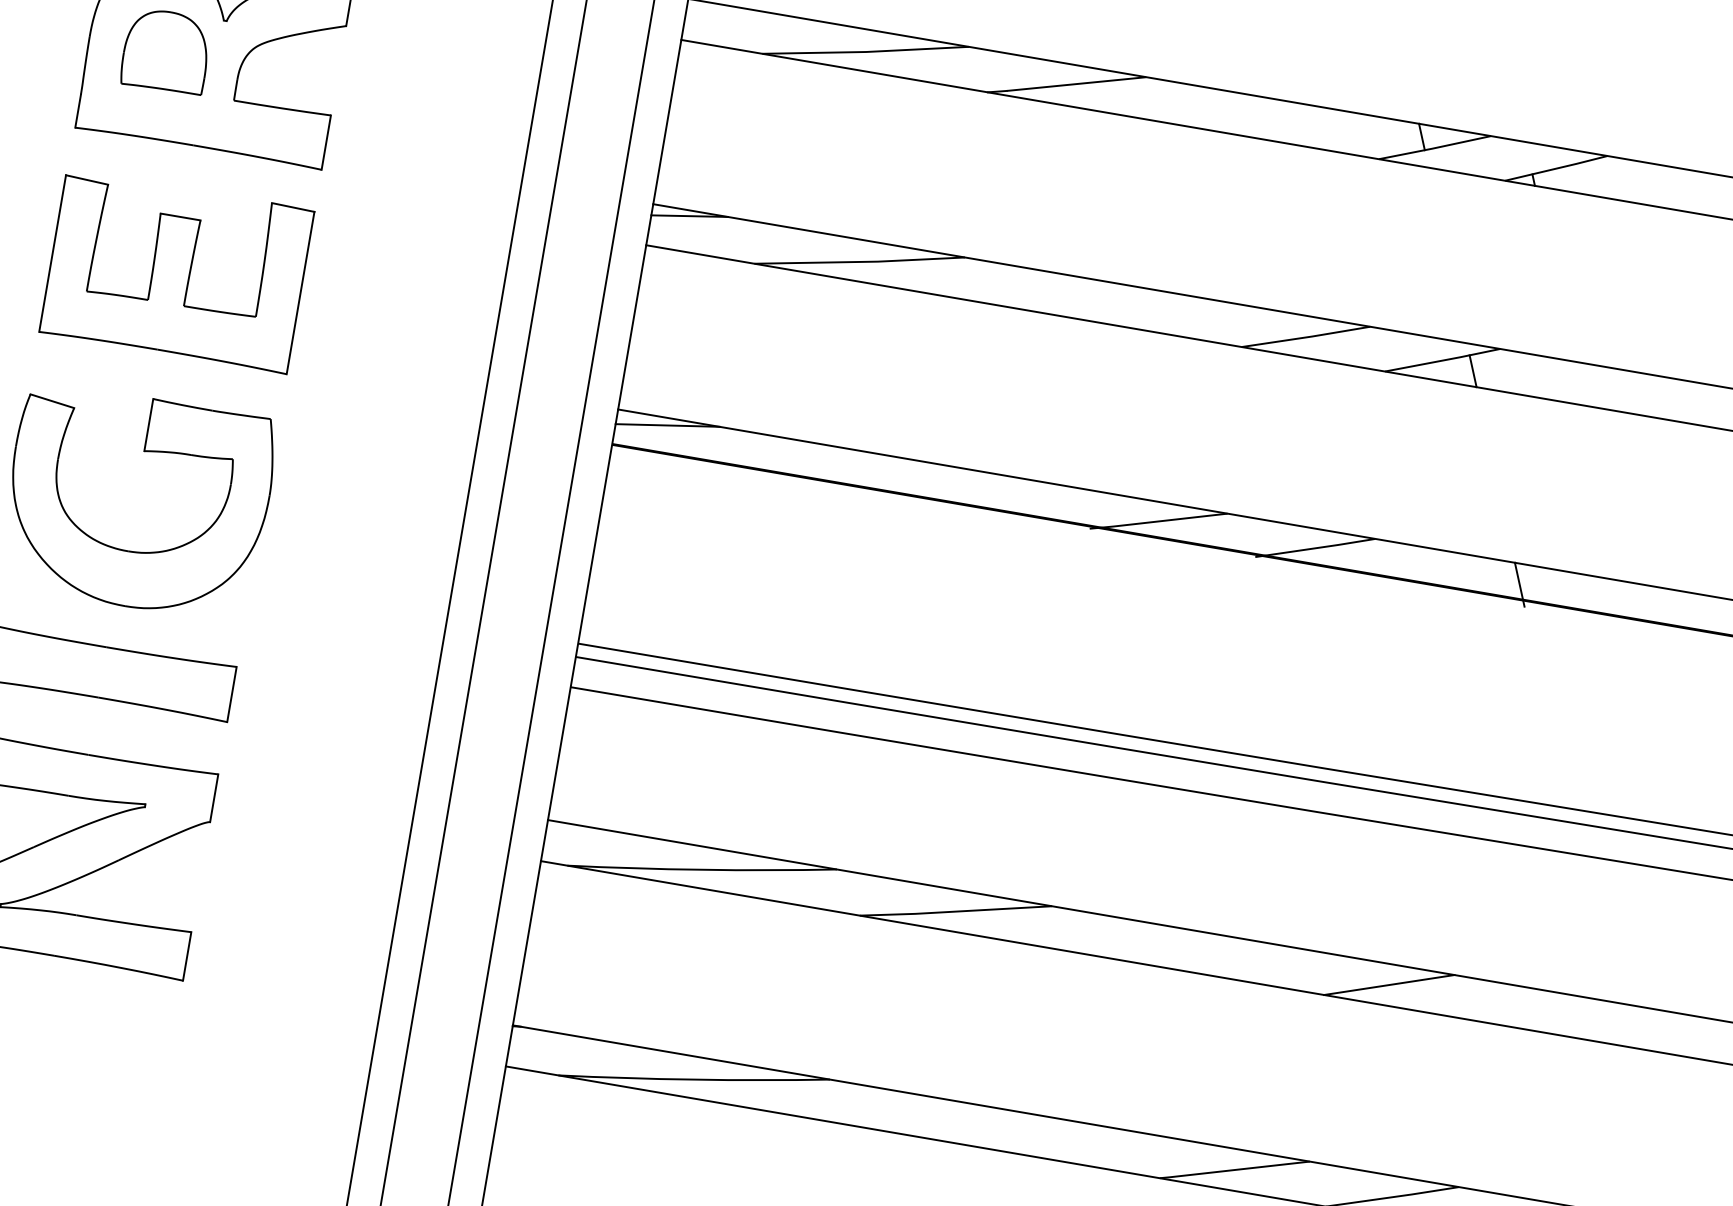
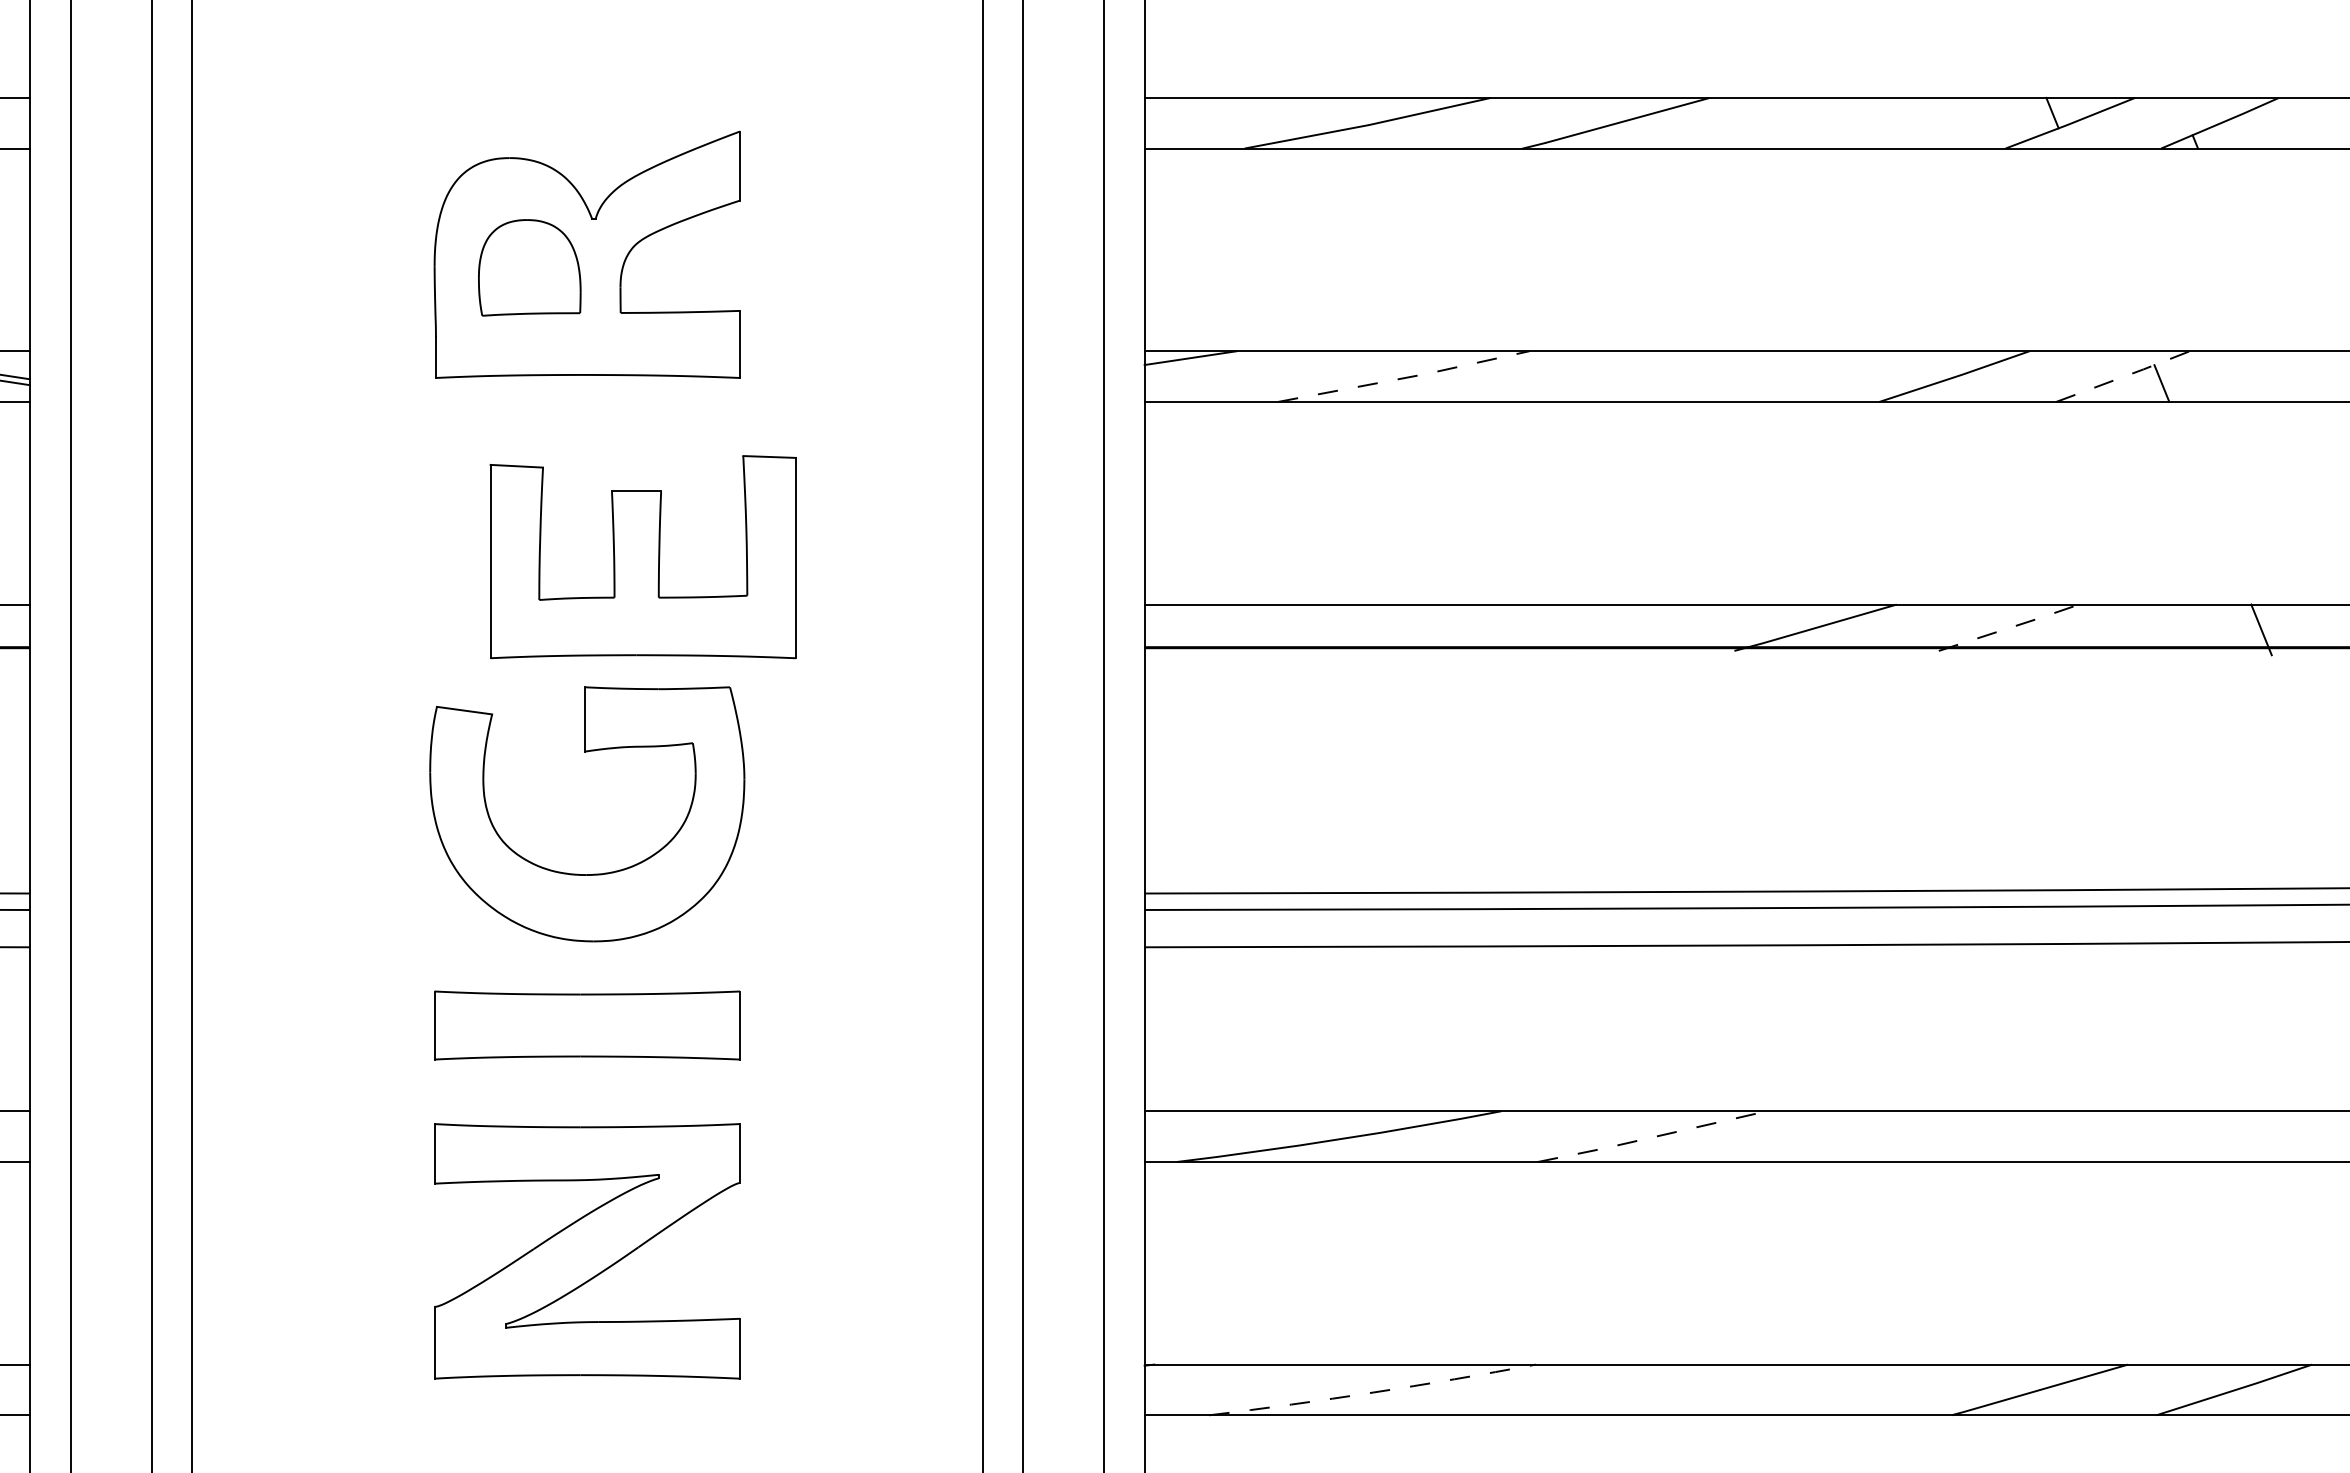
line: (860, 262) -> (1404, 378), solid -> dashed
part: (176, 271) -> (642, 557), moved
line: (1443, 360) -> (2124, 376), solid -> dashed
line: (667, 425) -> (1206, 613), removed
line: (1316, 547) -> (2010, 627), solid -> dashed
line: (955, 911) -> (1651, 1137), solid -> dashed
line: (1389, 984) -> (2187, 1136), removed
arc: (694, 1079) -> (1373, 1392), solid -> dashed

